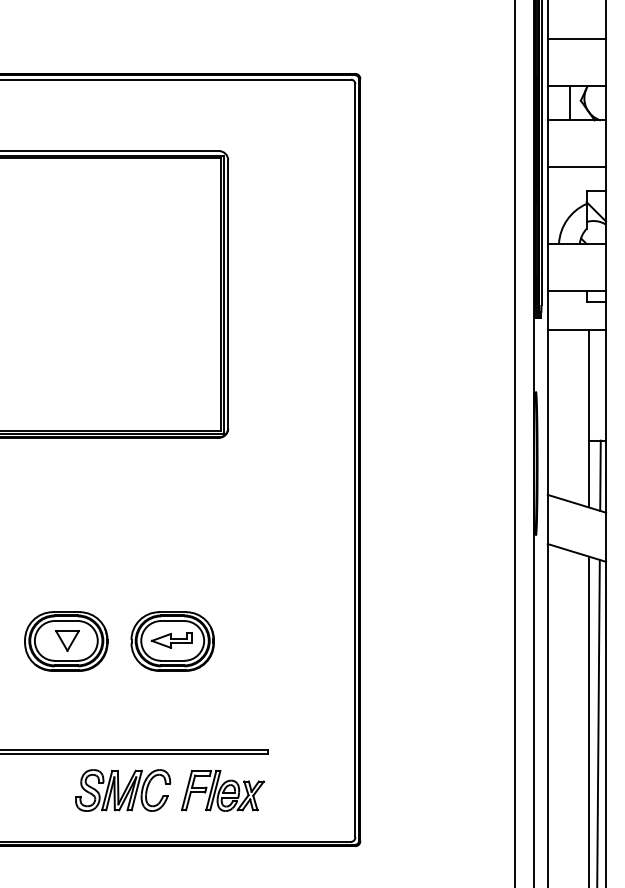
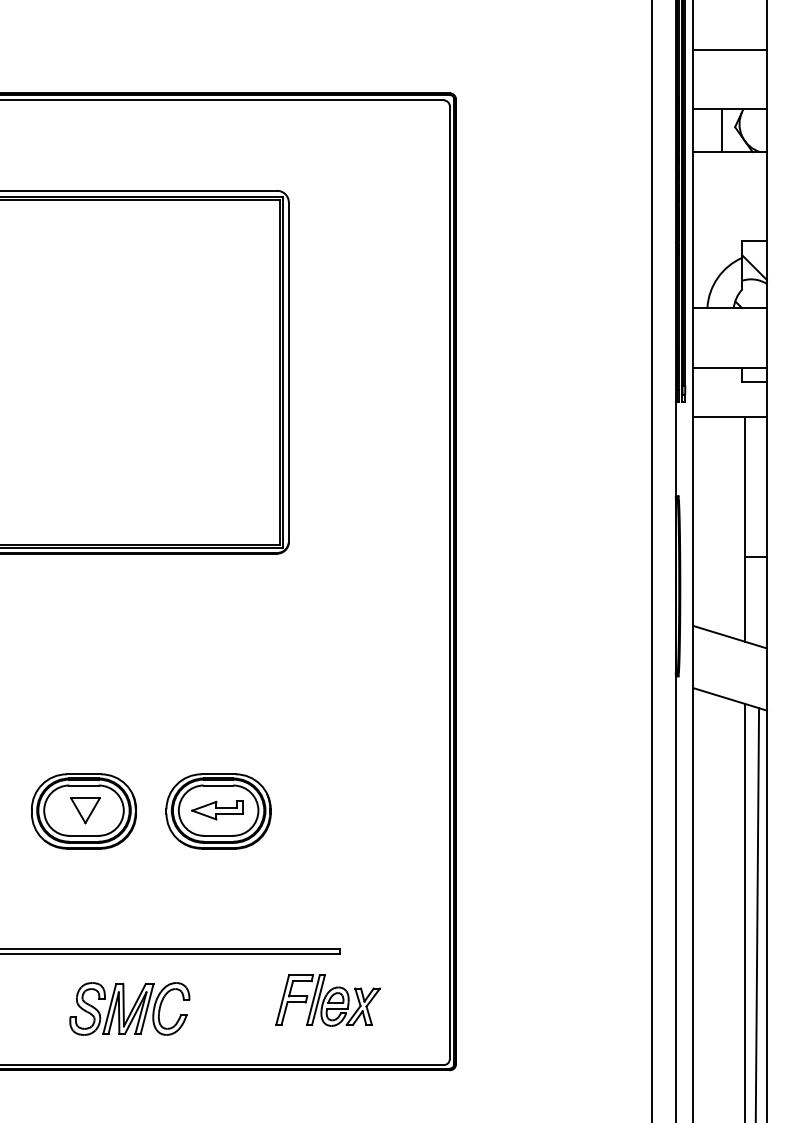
line: (576, 167) -> (729, 211), removed
line: (600, 475) -> (759, 601), removed
part: (122, 790) -> (129, 1008), moved
part: (223, 790) -> (328, 1000), moved

